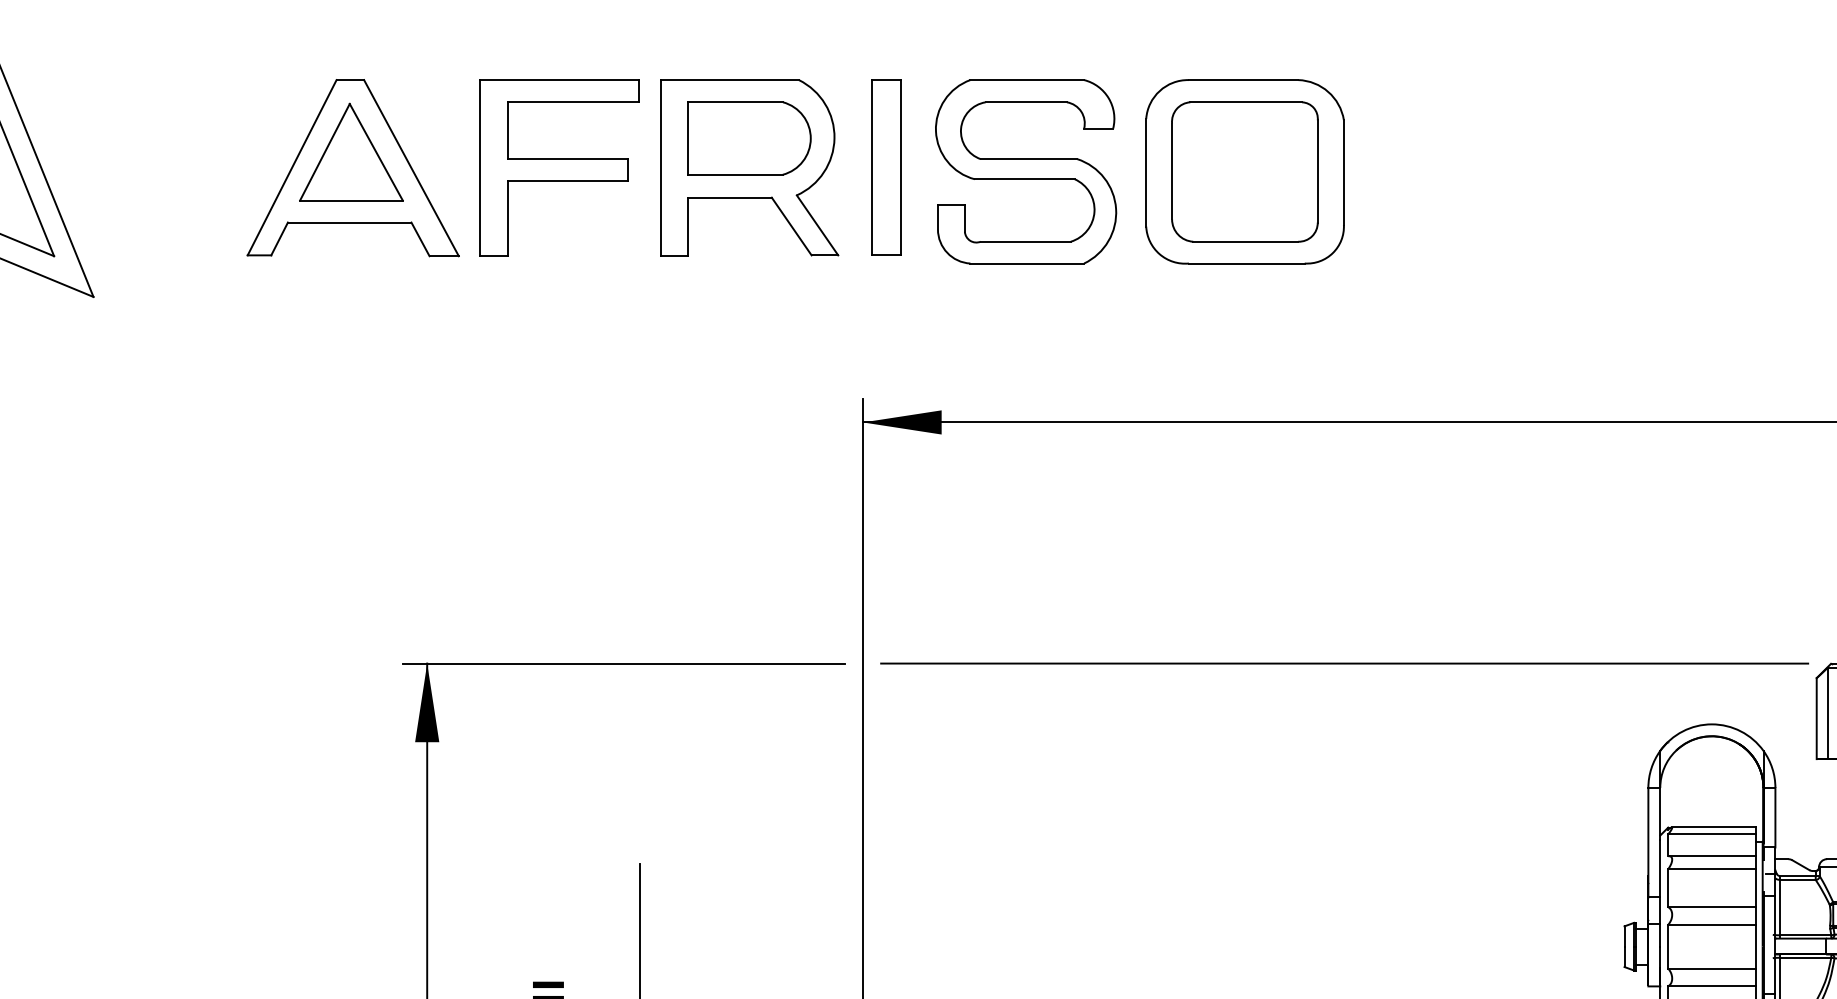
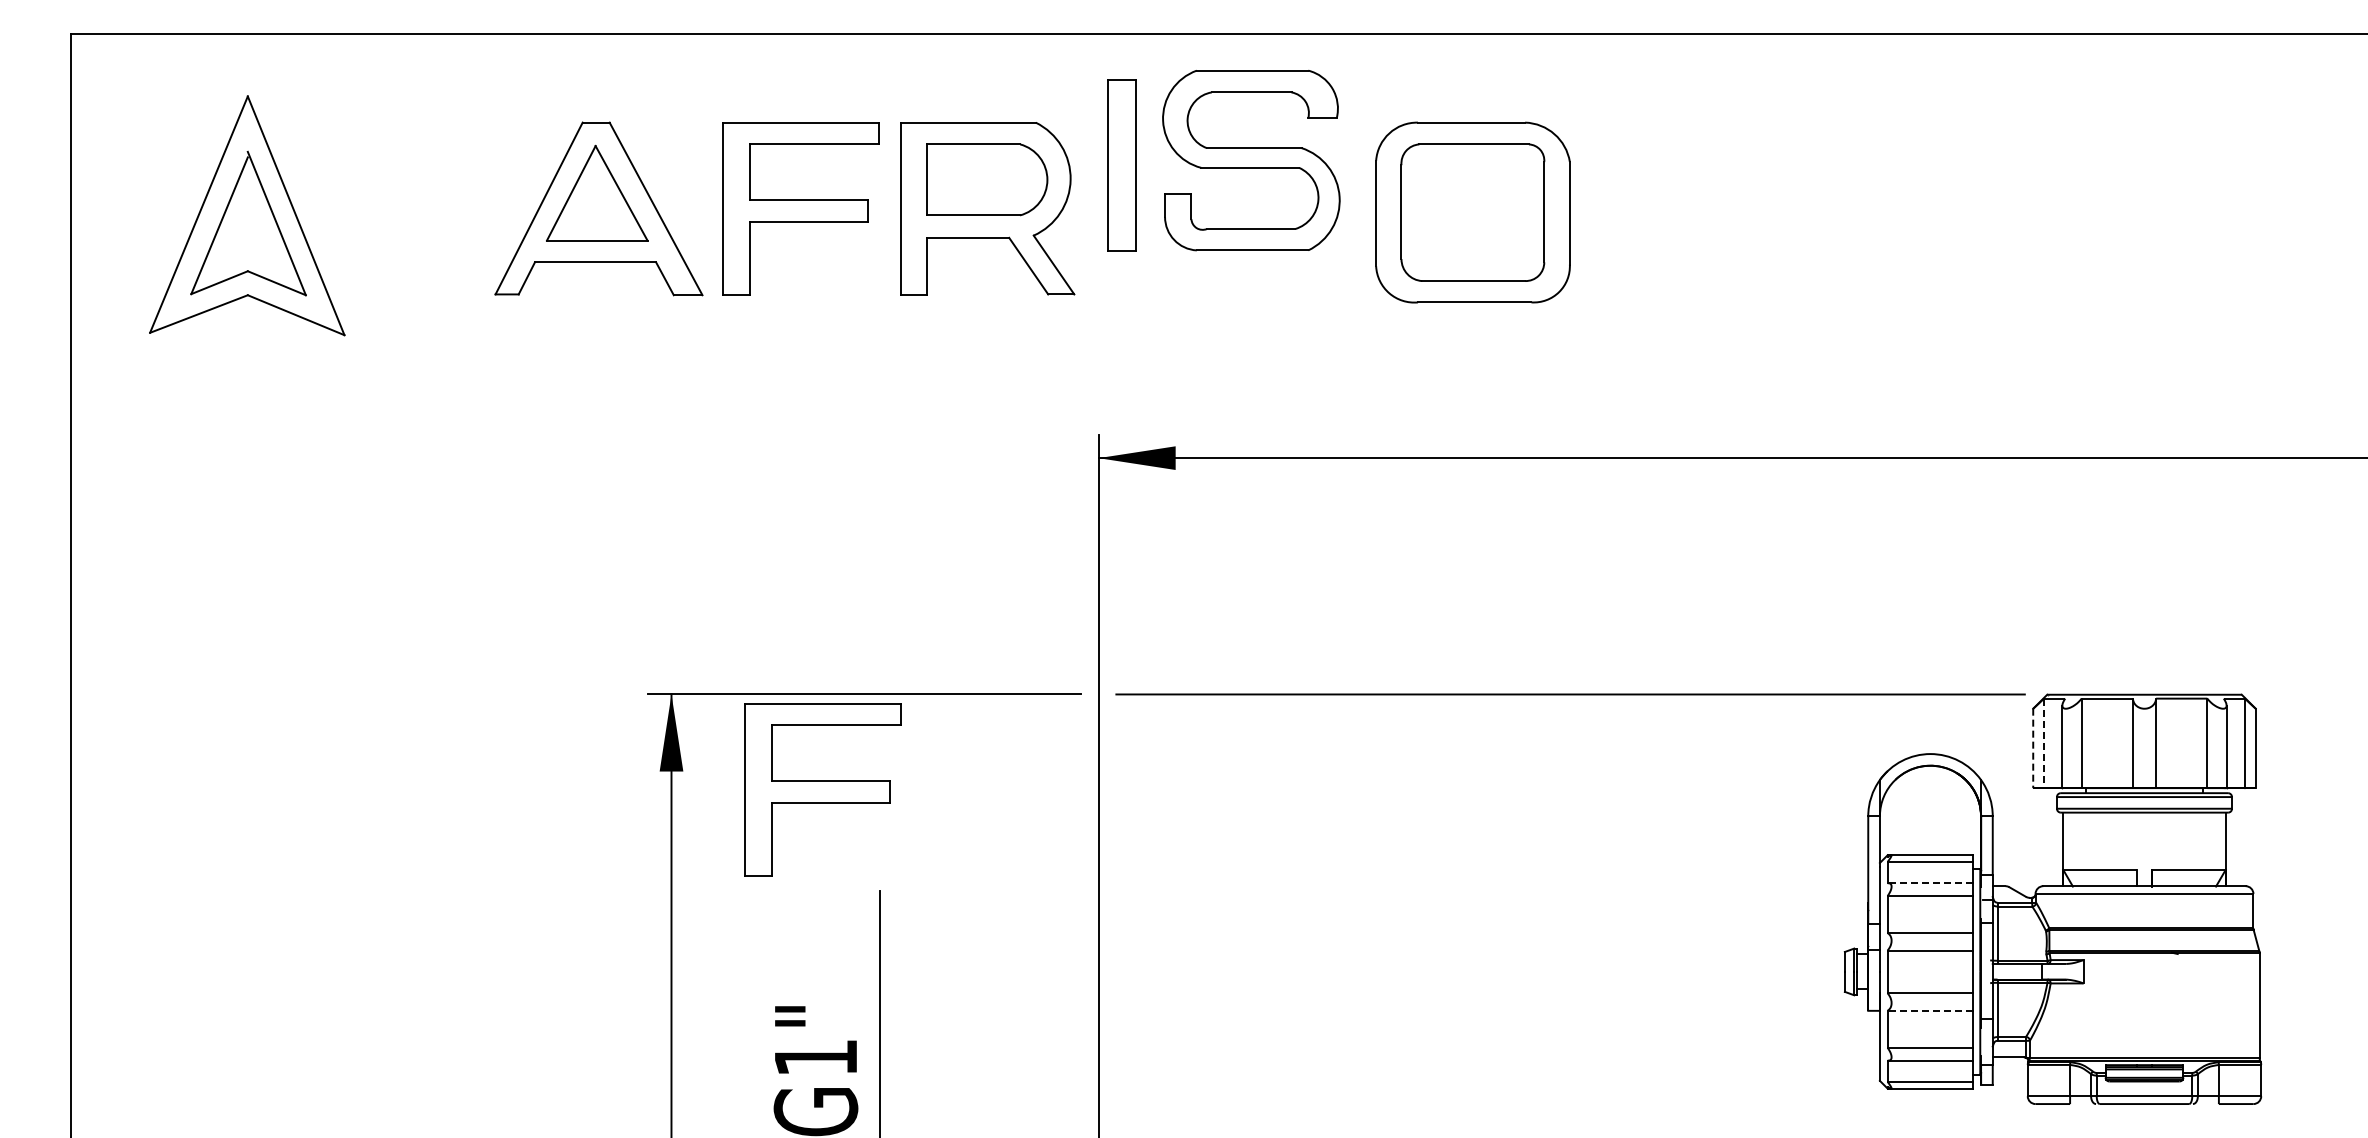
part: (886, 167) -> (1121, 165), moved
part: (1026, 171) -> (1251, 160), moved
line: (1828, 713) -> (2044, 743), solid -> dashed
line: (1816, 718) -> (2033, 748), solid -> dashed
part: (581, 760) -> (822, 789), added
line: (1711, 856) -> (1930, 883), solid -> dashed
line: (1711, 986) -> (1930, 1010), solid -> dashed

